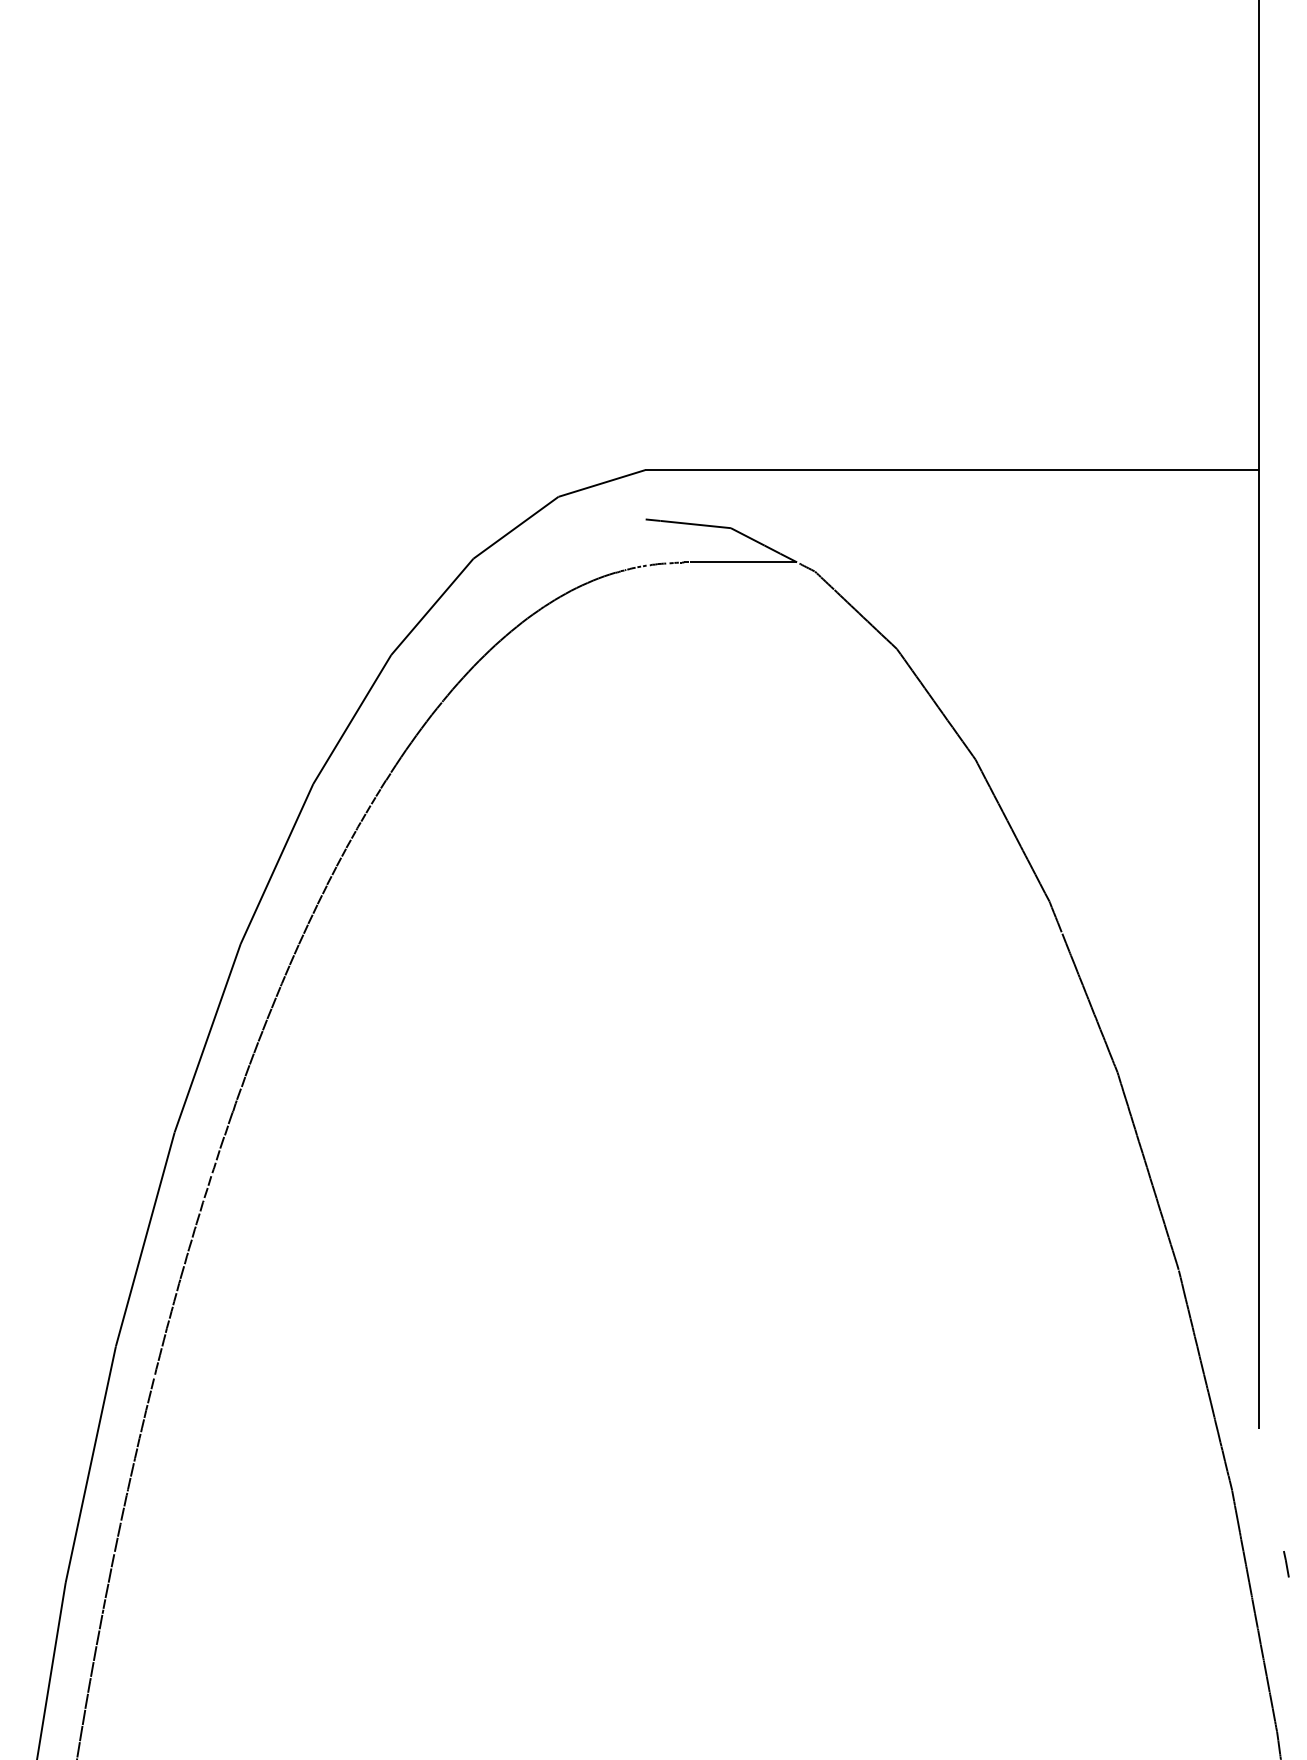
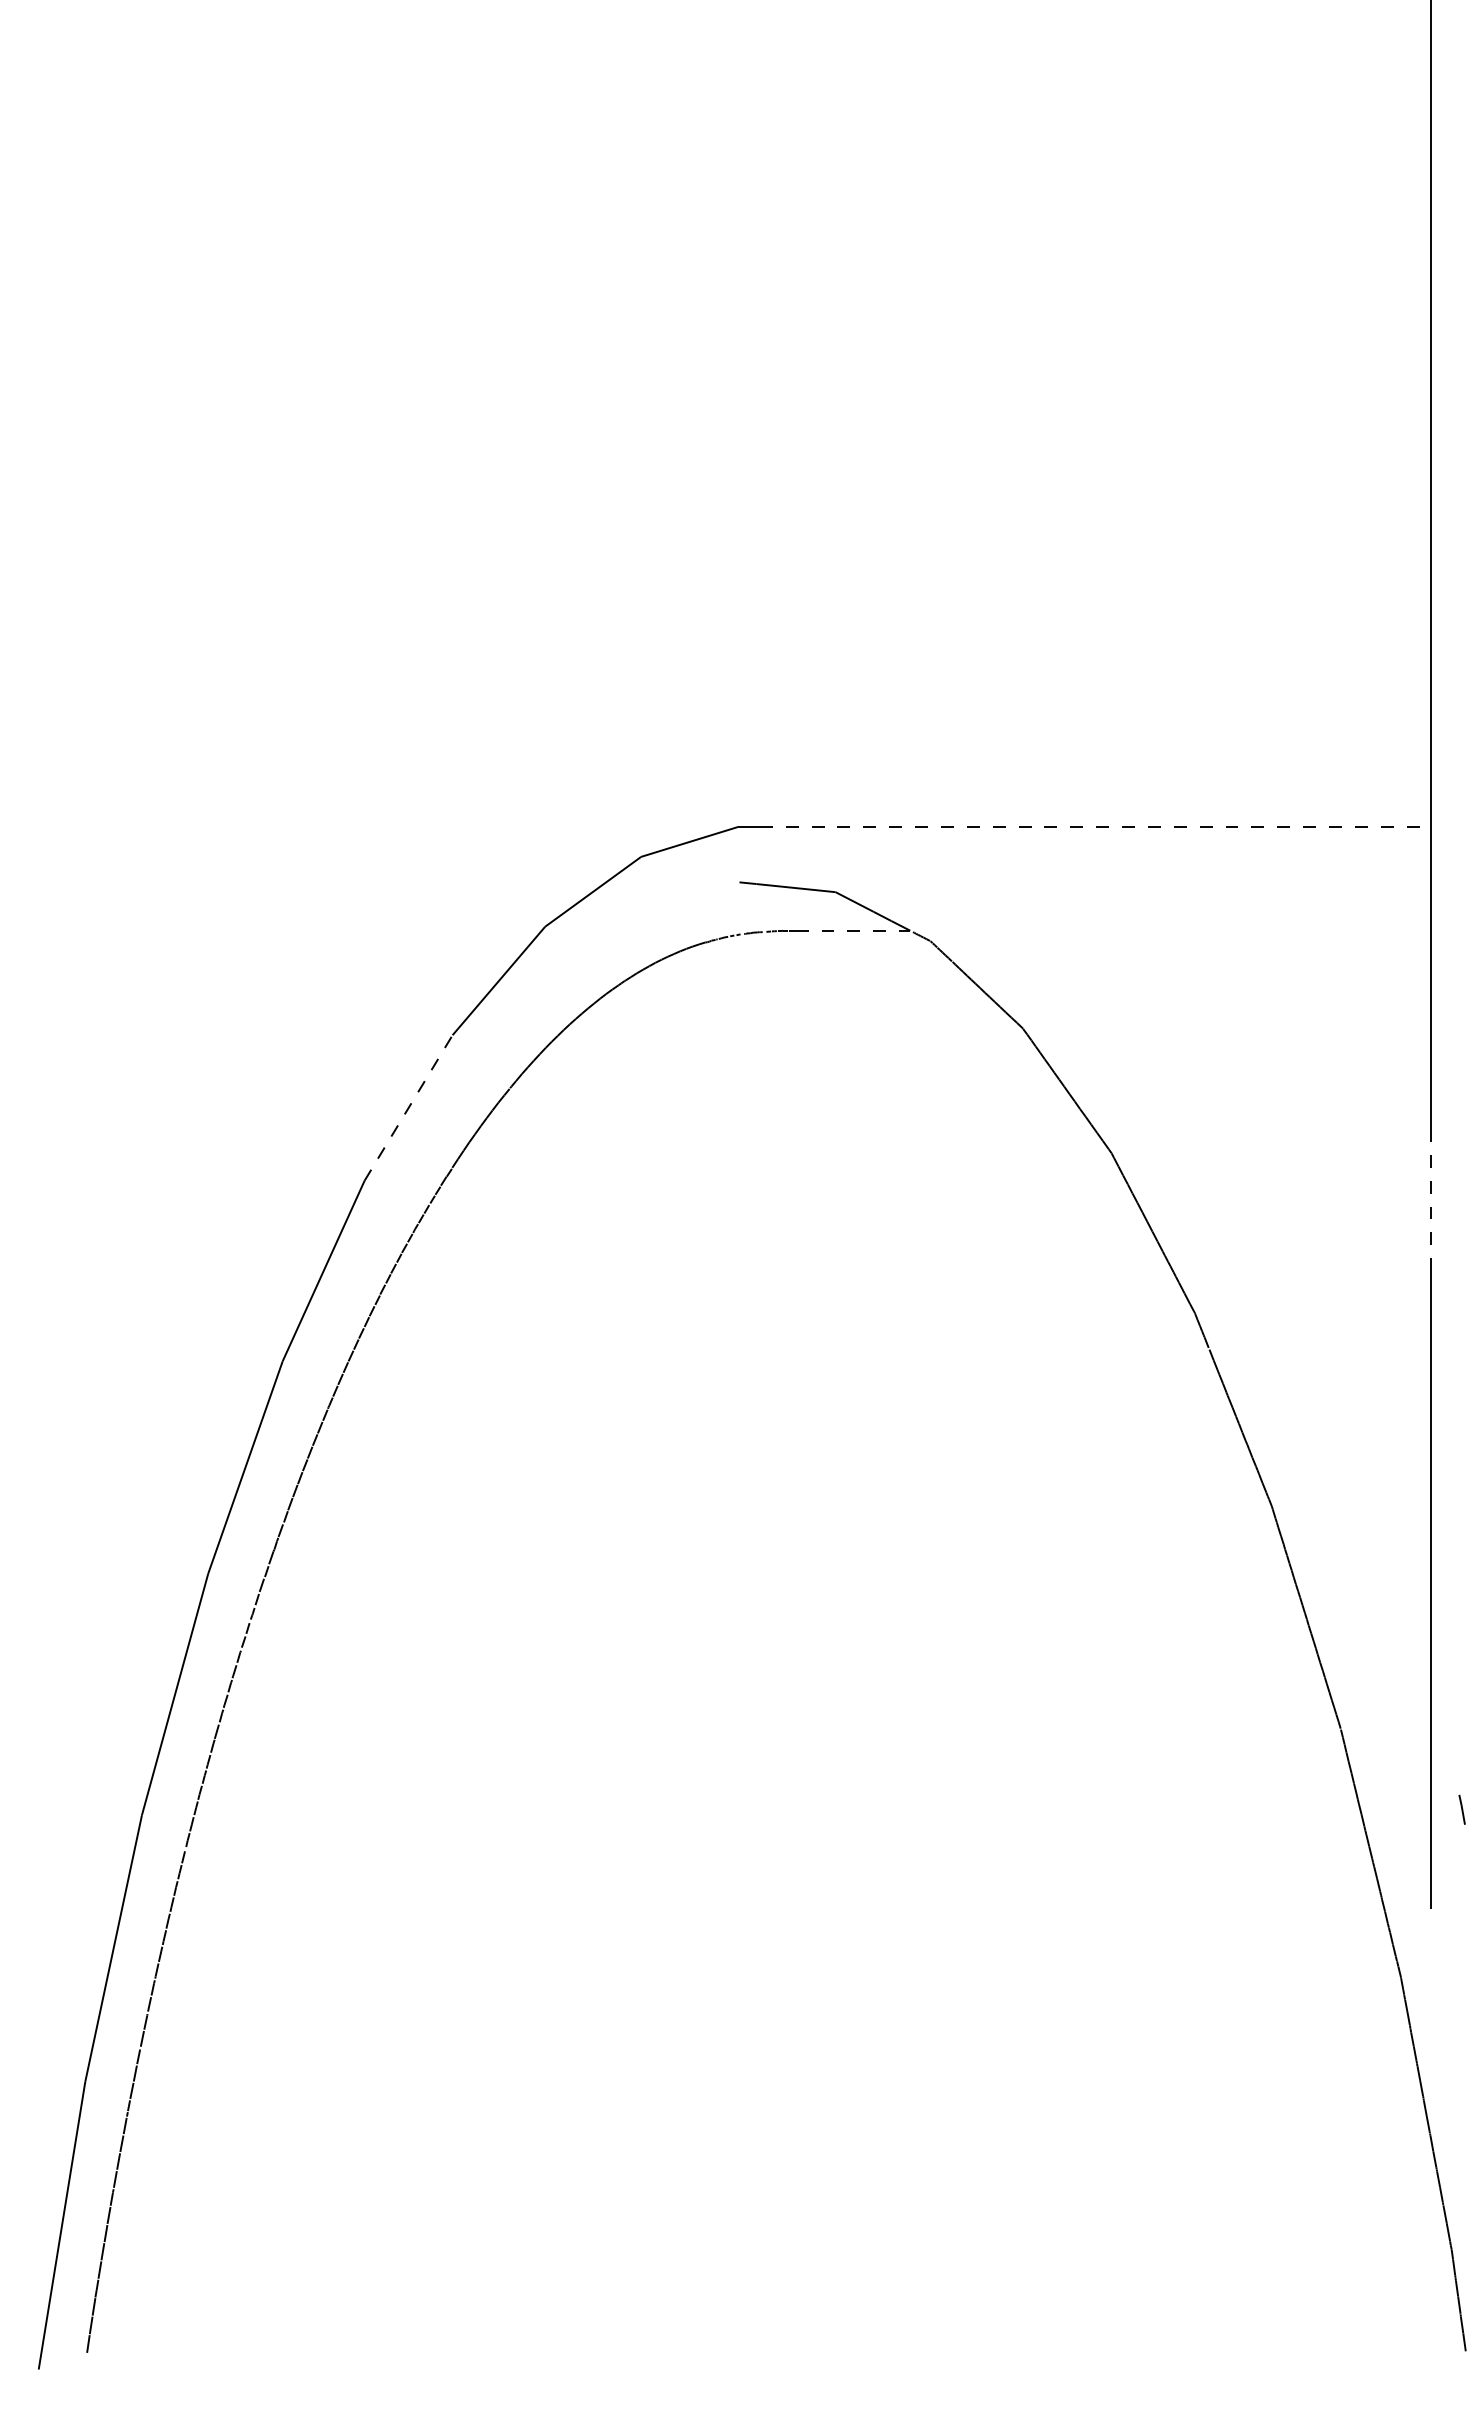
line: (961, 469) -> (1095, 826), solid -> dashed
line: (746, 562) -> (853, 930), solid -> dashed
line: (352, 719) -> (408, 1107), solid -> dashed
line: (1259, 799) -> (1431, 1198), solid -> dashed
line: (1285, 1563) -> (1461, 1809), moved

